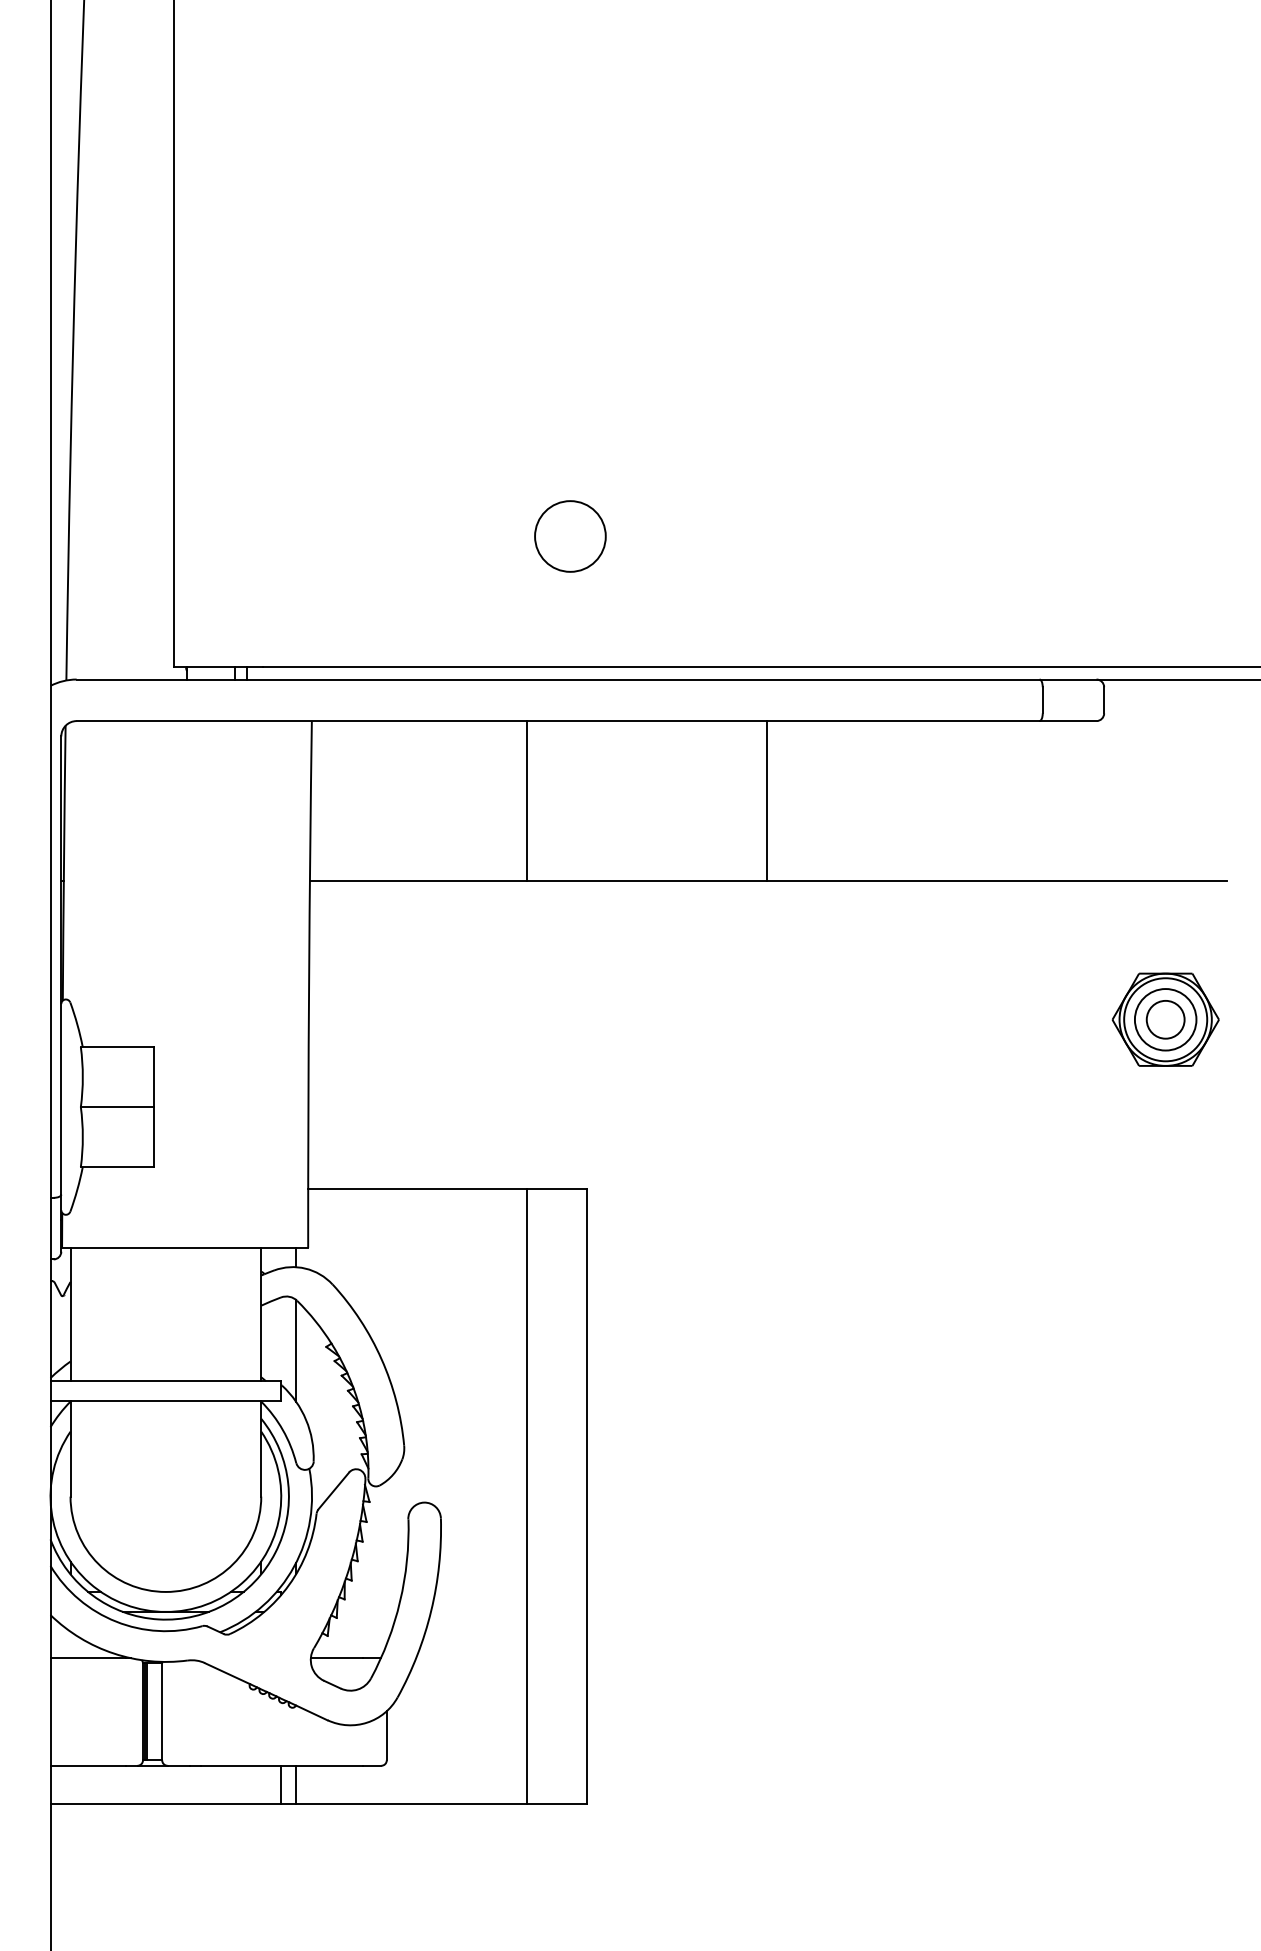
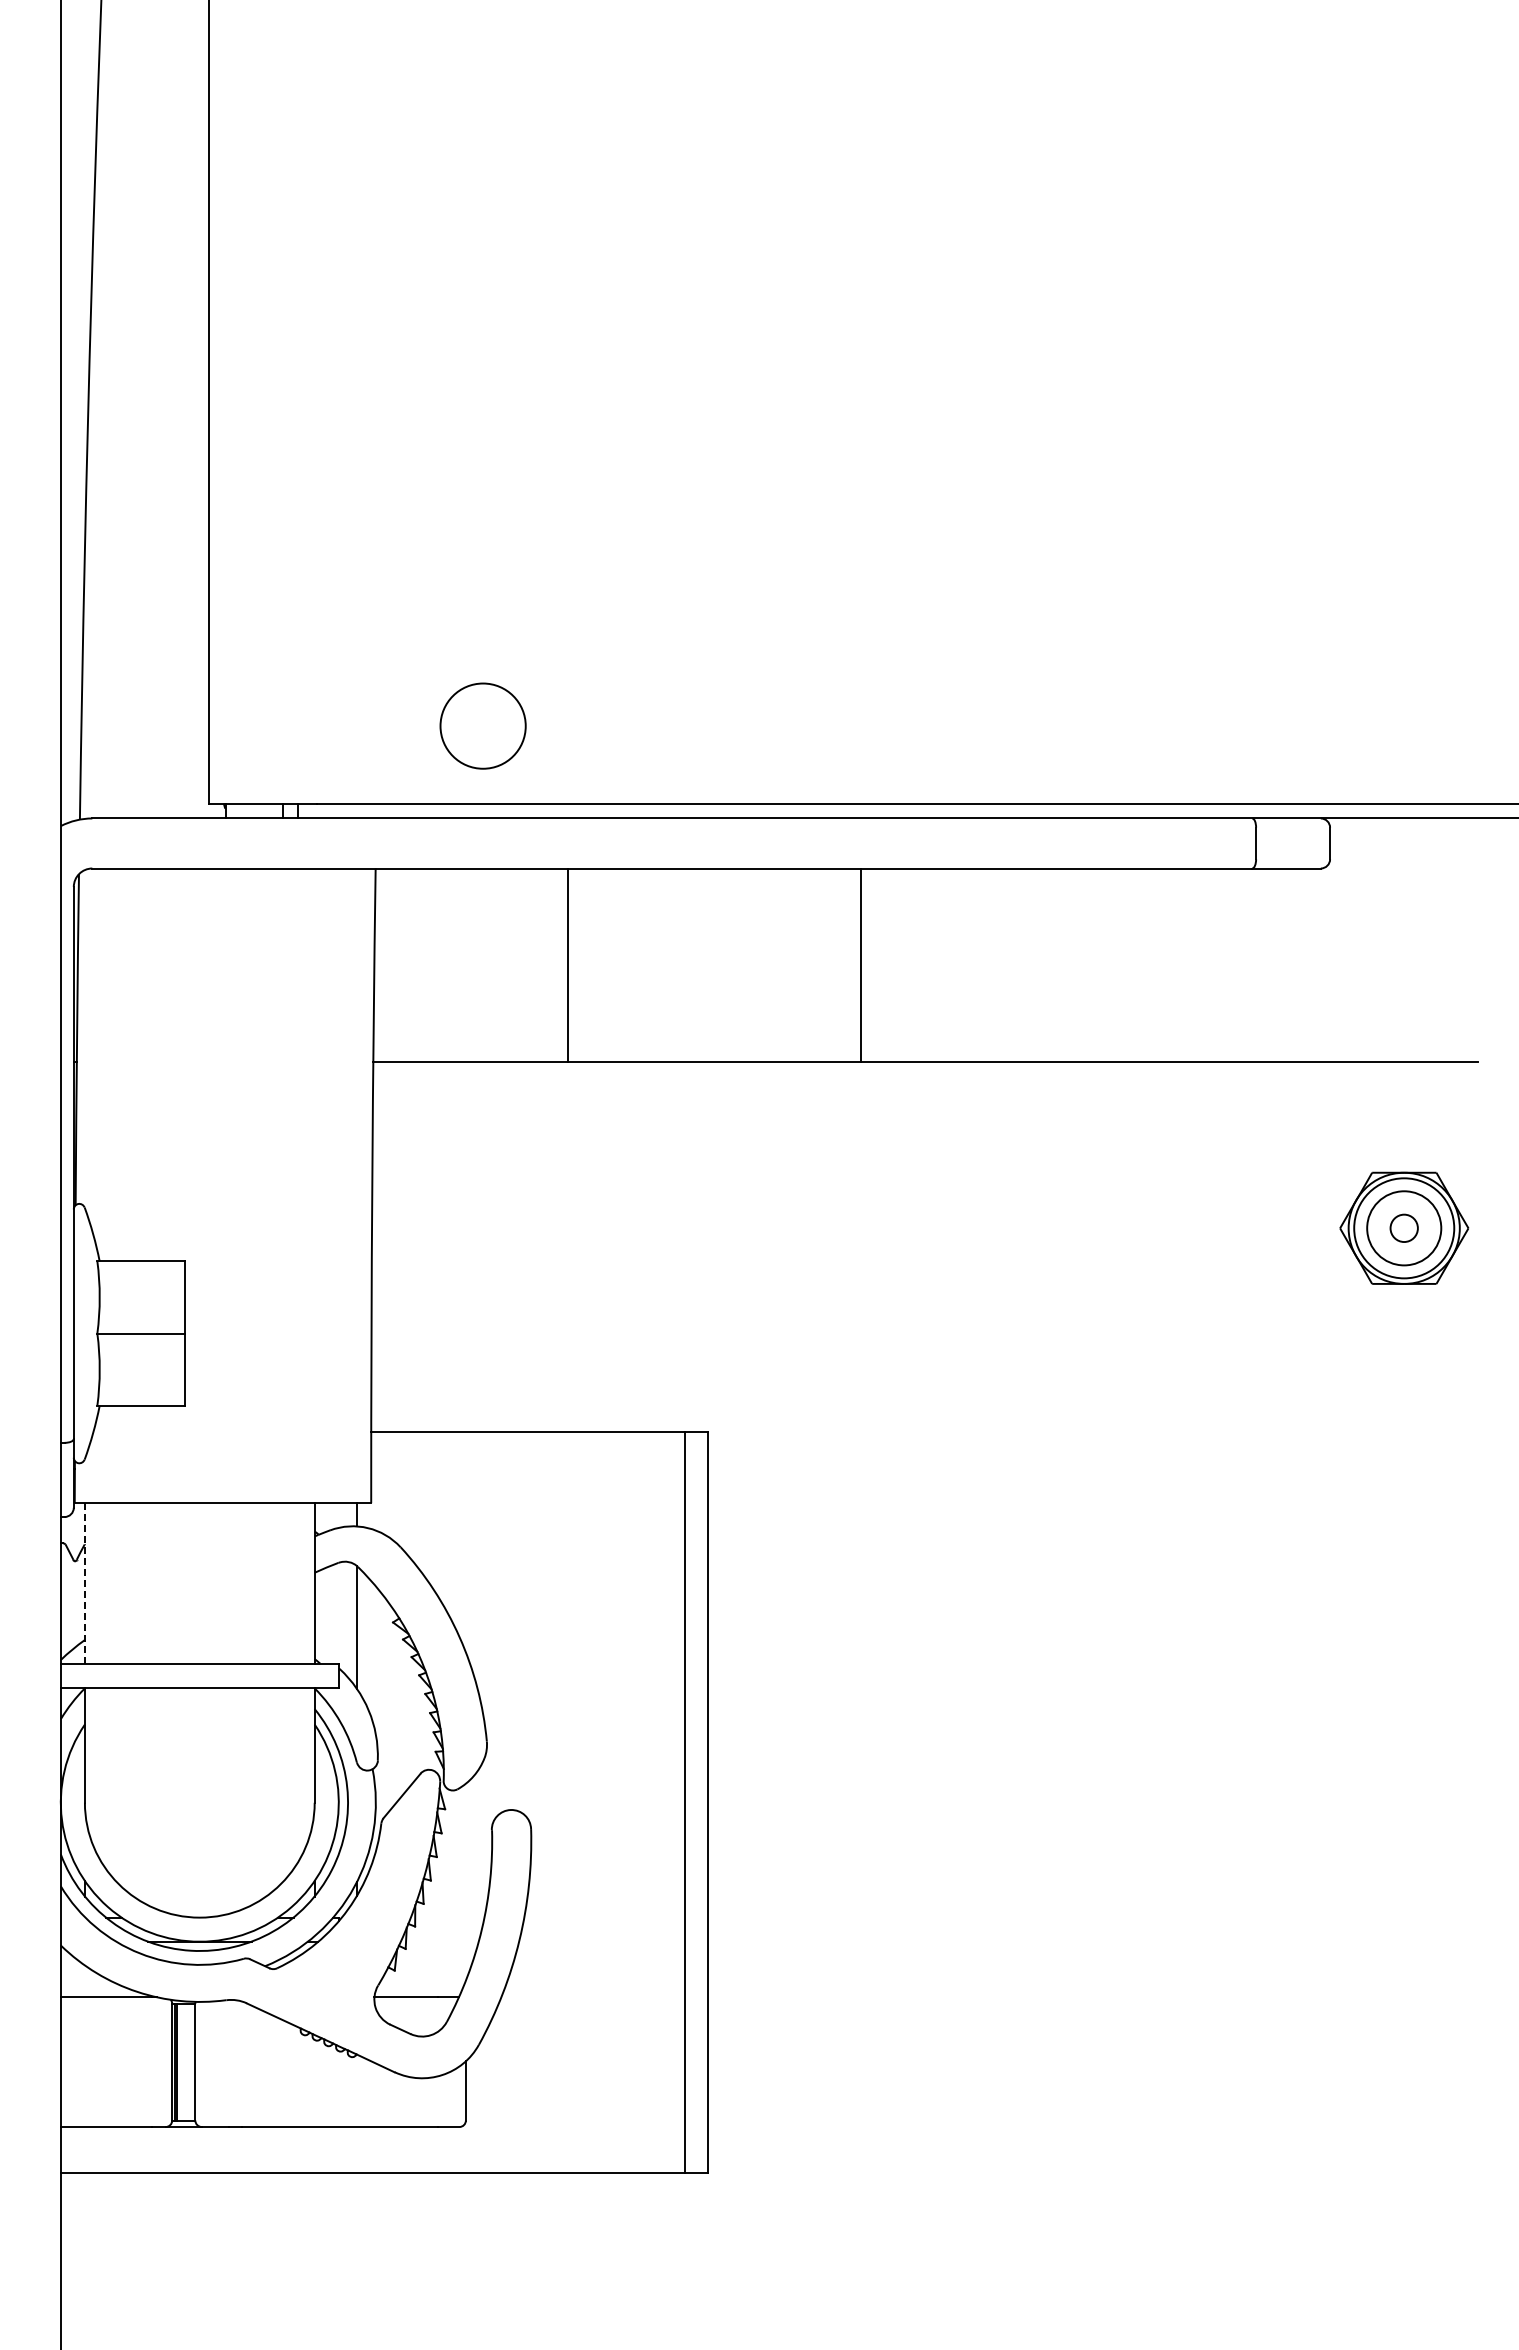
circle: (569, 535) -> (482, 725), moved
line: (526, 800) -> (567, 964), moved
line: (767, 800) -> (861, 964), moved
circle: (1165, 1019) -> (1404, 1228), size x0.6
line: (70, 1314) -> (84, 1583), solid -> dashed
line: (526, 1496) -> (684, 1802), moved
line: (281, 1785) -> (338, 2150), removed
line: (295, 1785) -> (356, 2150), removed

